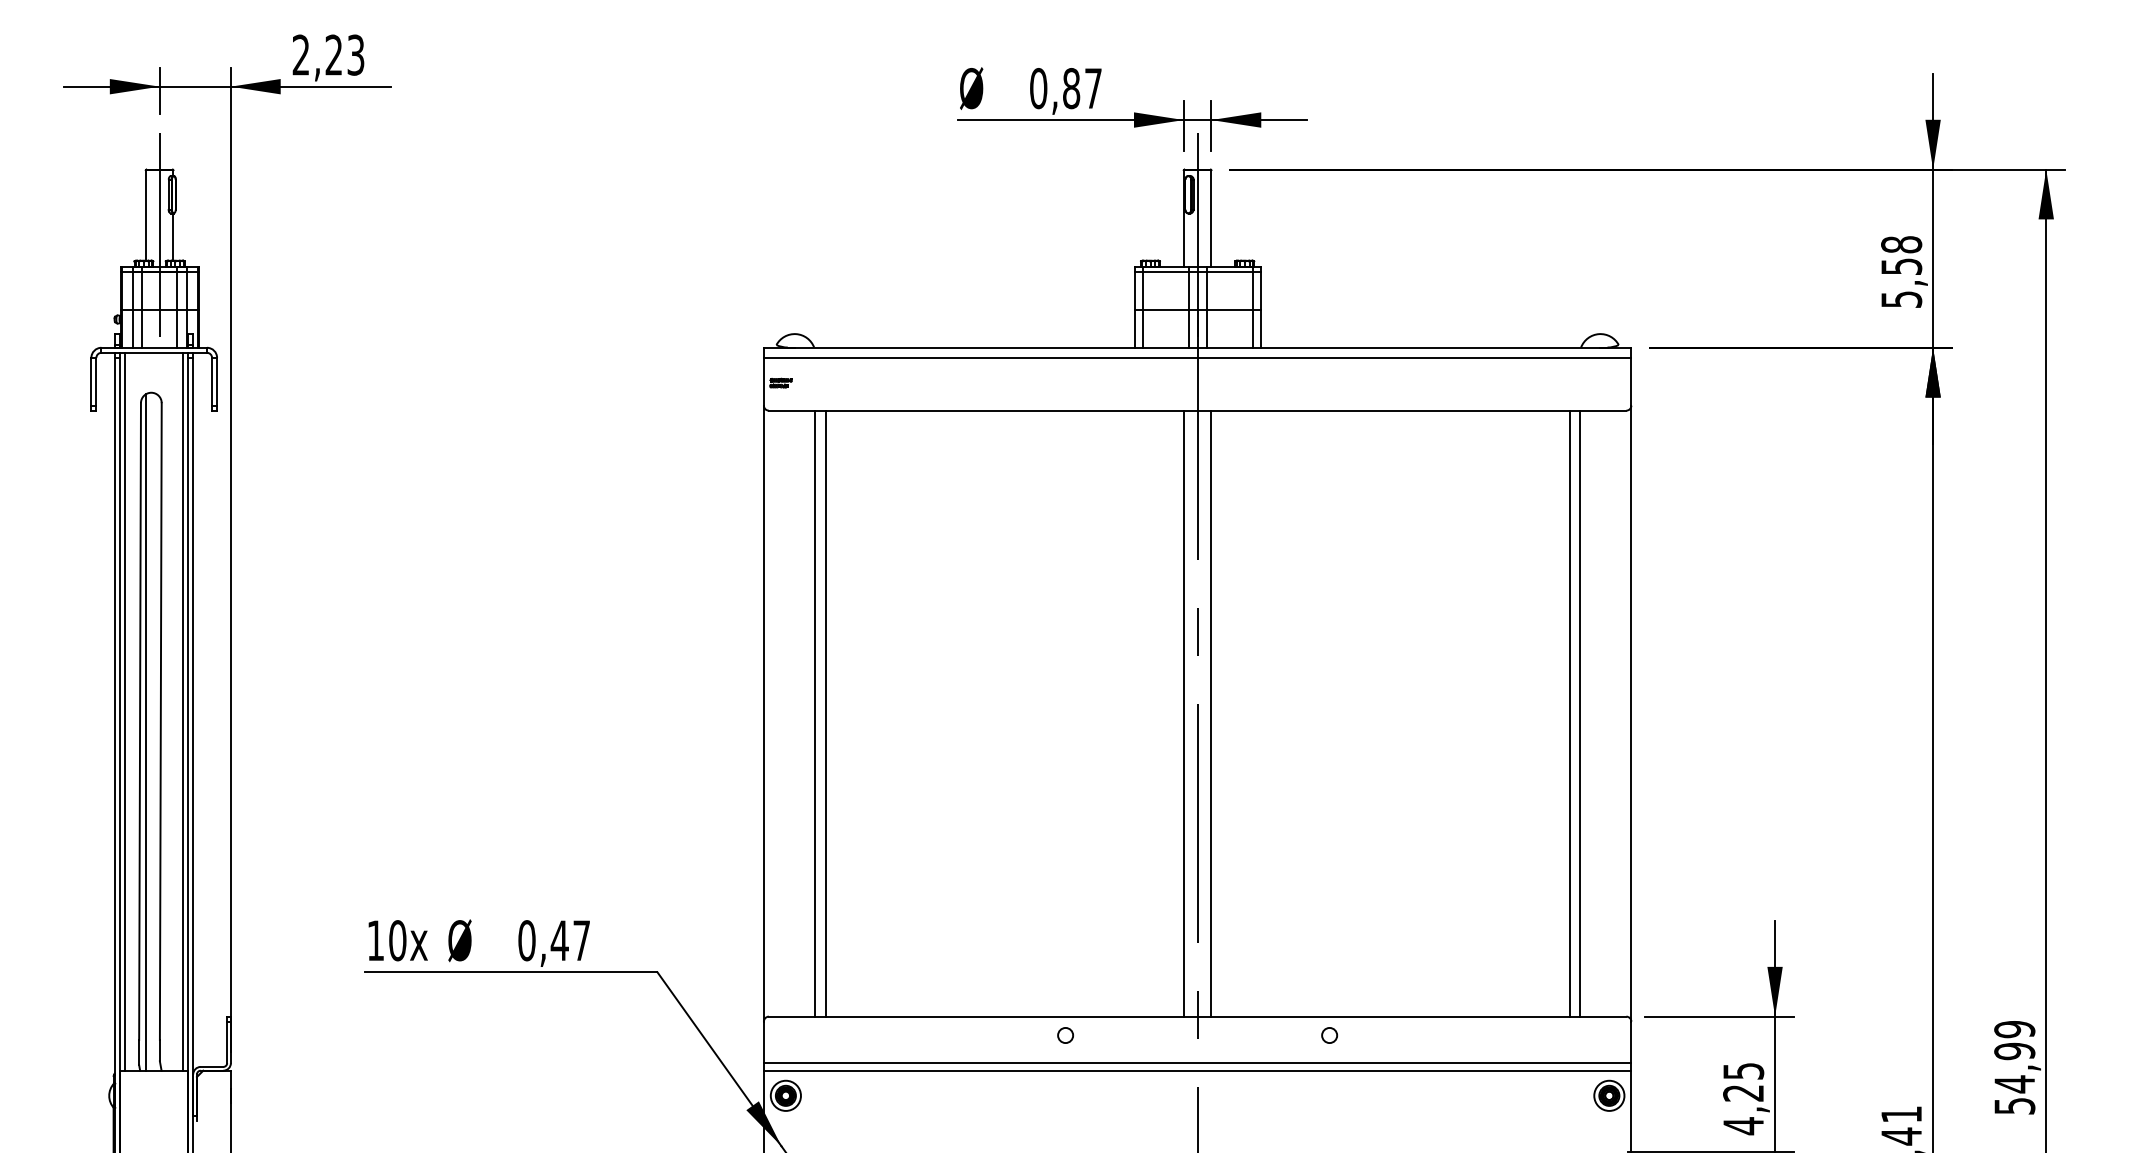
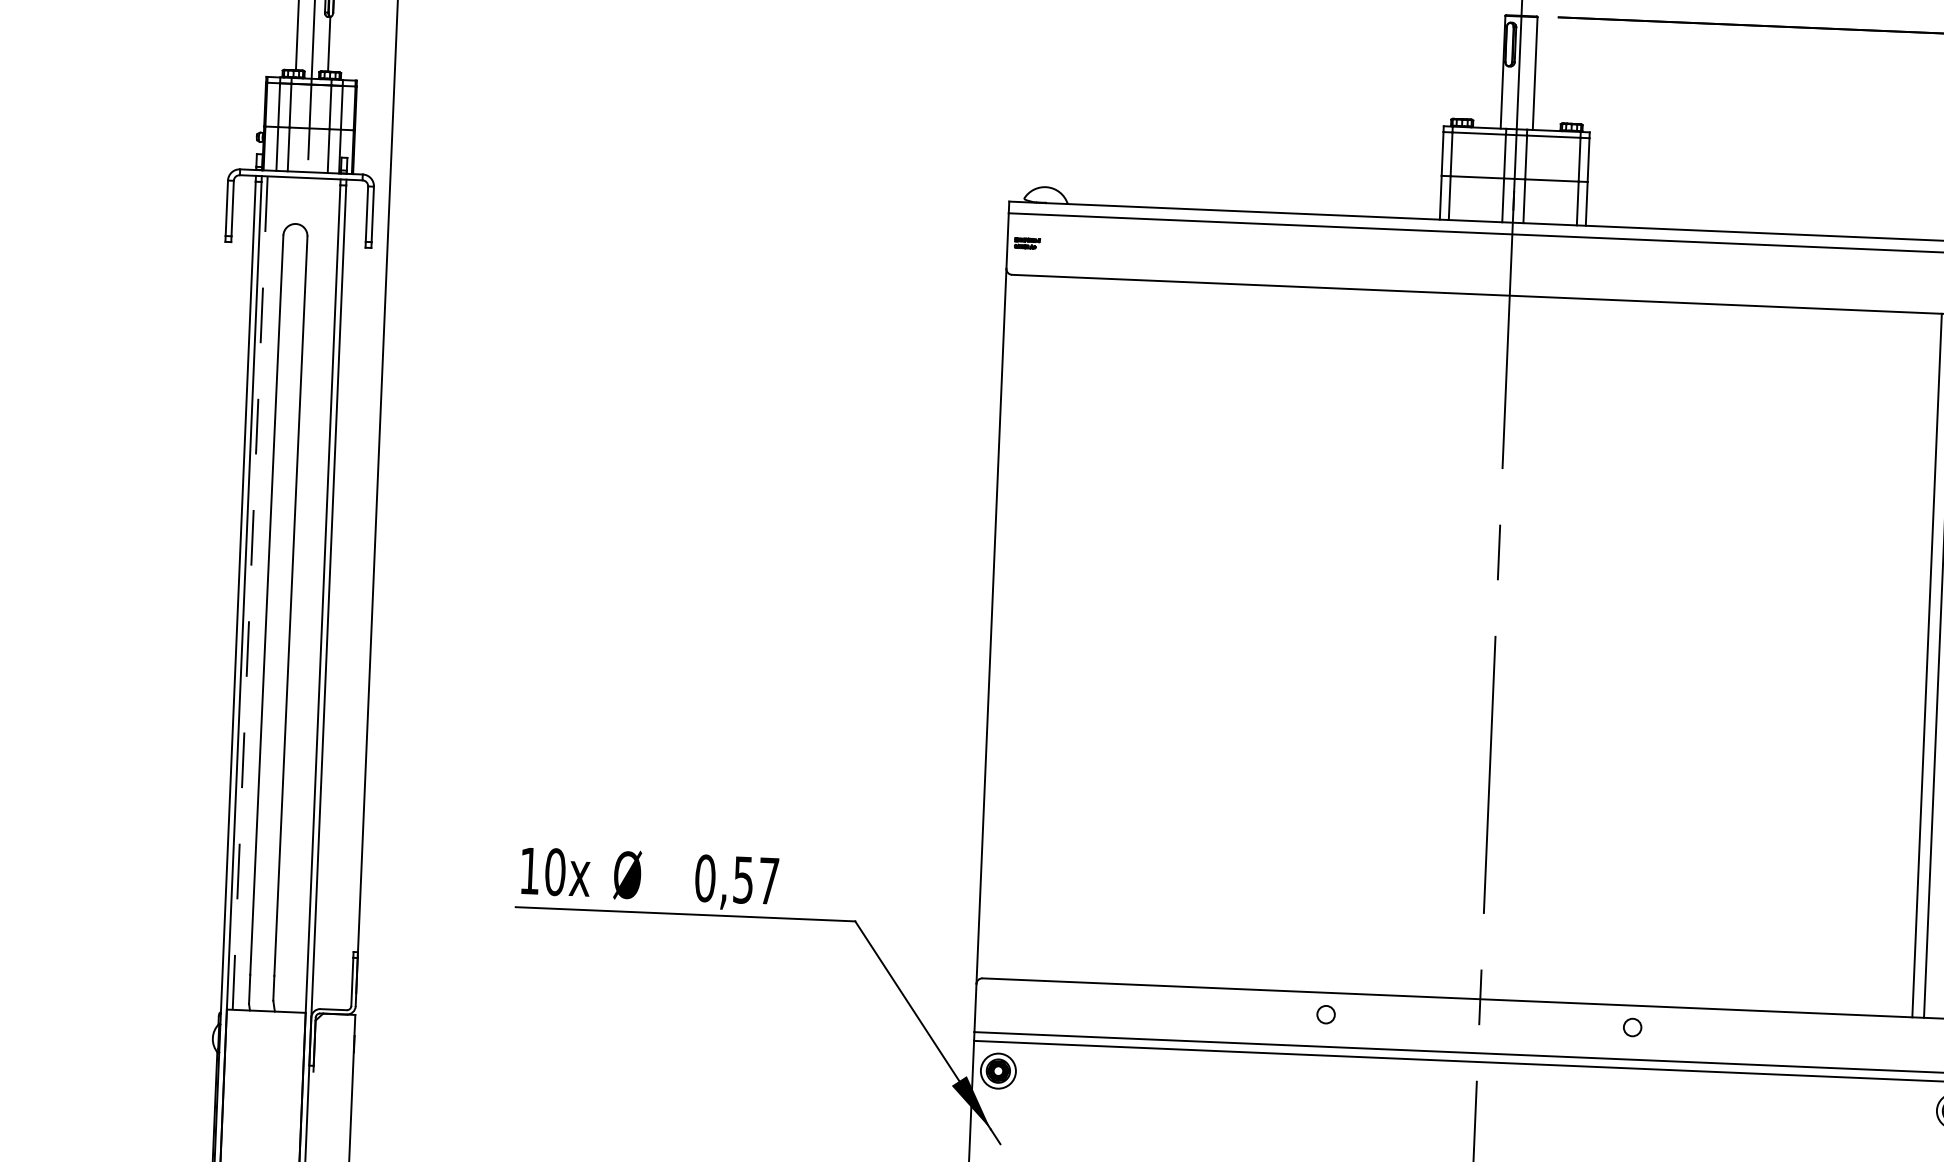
line: (125, 711) -> (250, 592), solid -> dashed
line: (183, 711) -> (317, 595), removed
line: (815, 713) -> (1051, 628), removed
line: (825, 713) -> (1062, 629), removed
line: (1183, 713) -> (1478, 646), removed
line: (1211, 713) -> (1511, 647), removed
line: (145, 732) -> (272, 618), removed
text: (559, 940) -> (743, 879), 0,47 -> 0,57

